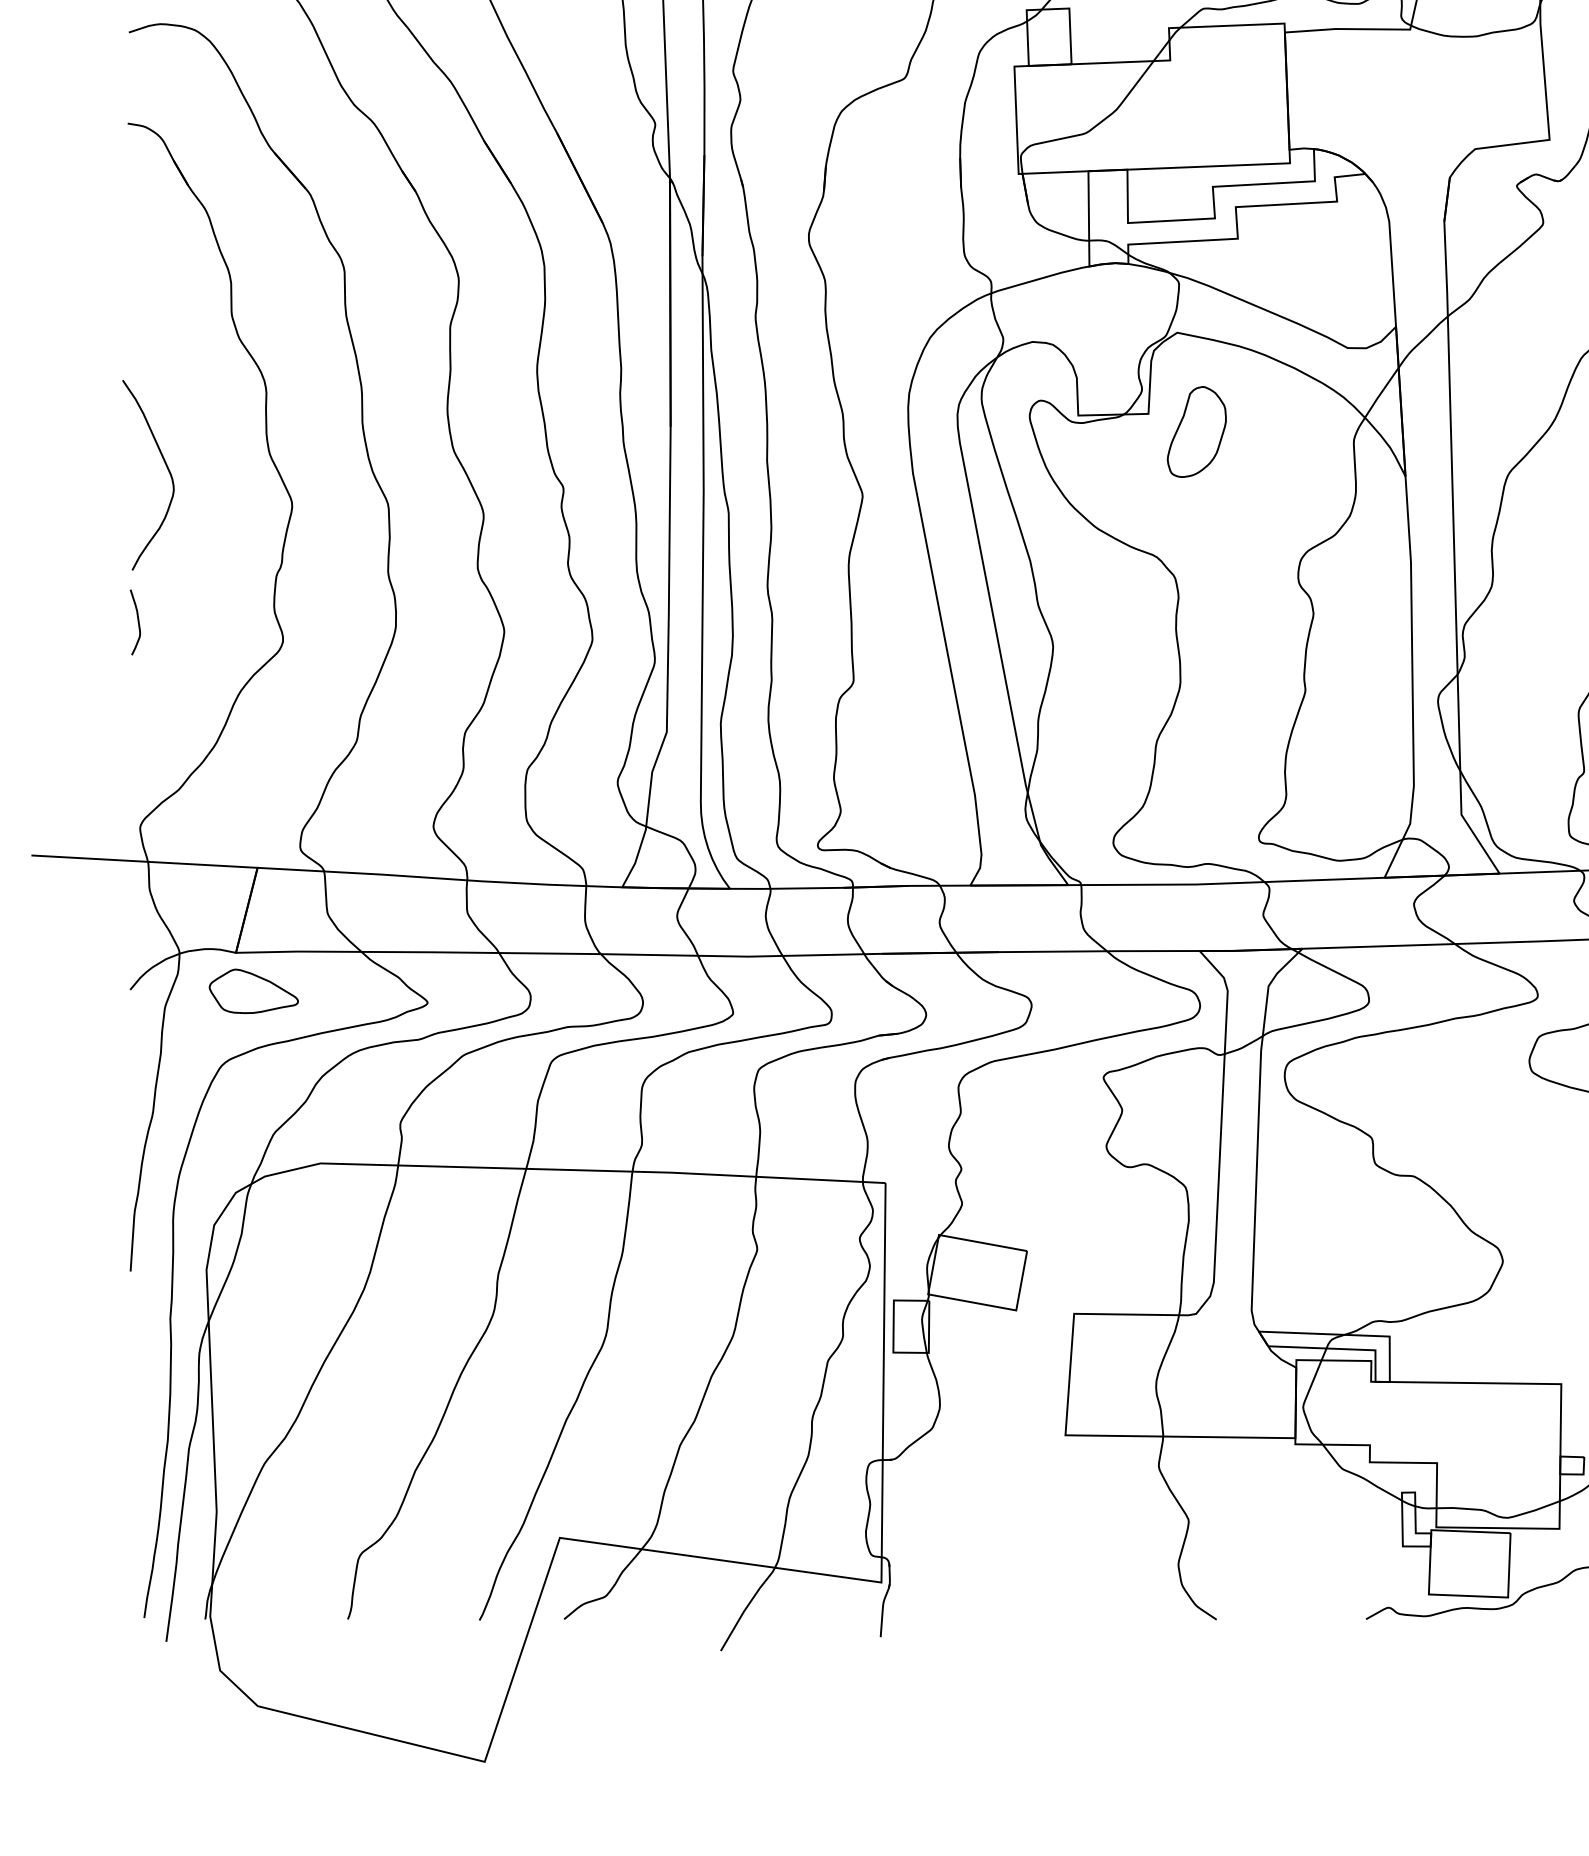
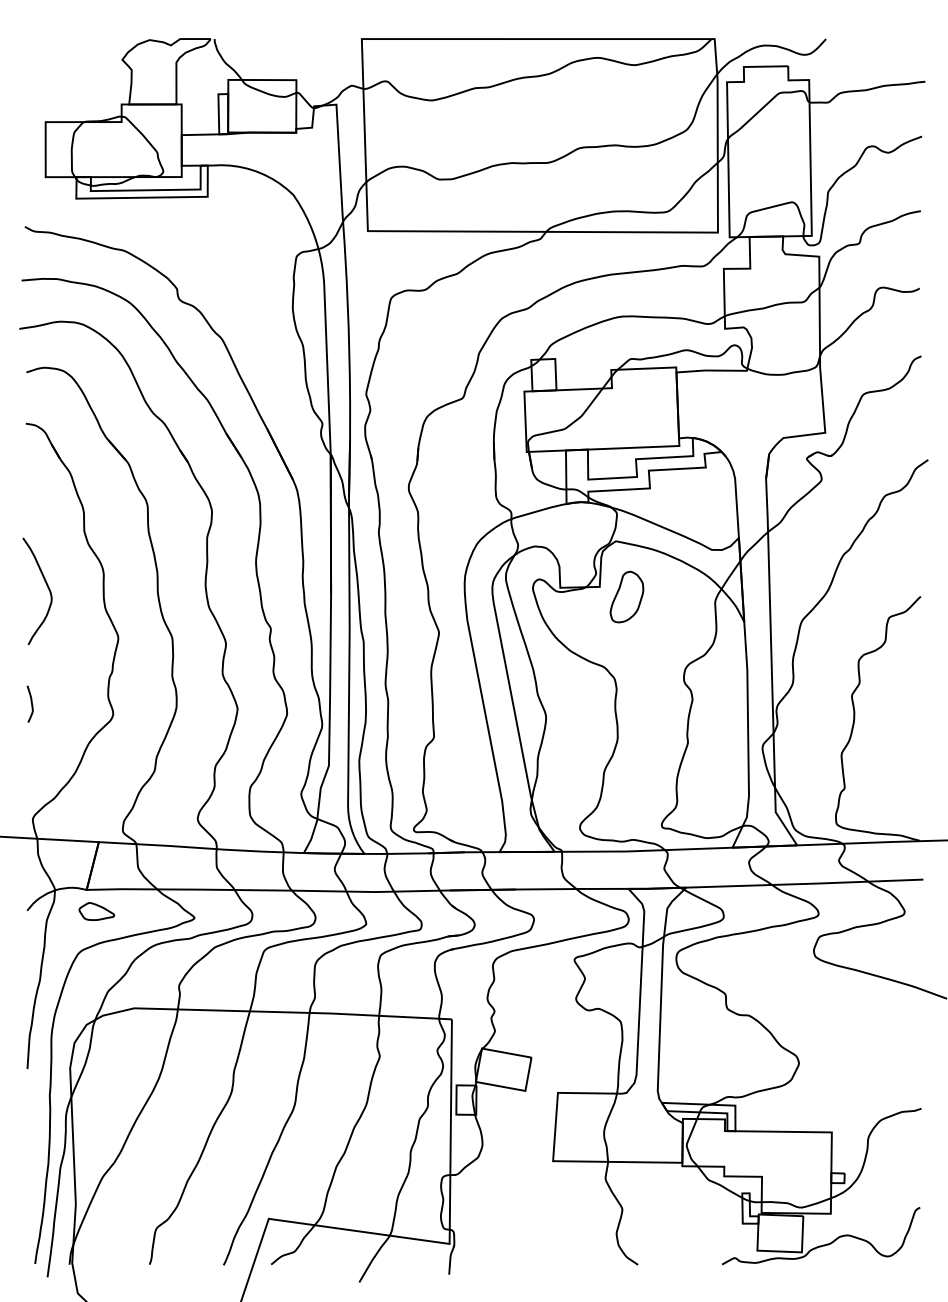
curve: (166, 470) -> (47, 588), moved
part: (253, 991) -> (96, 911), size x0.7

